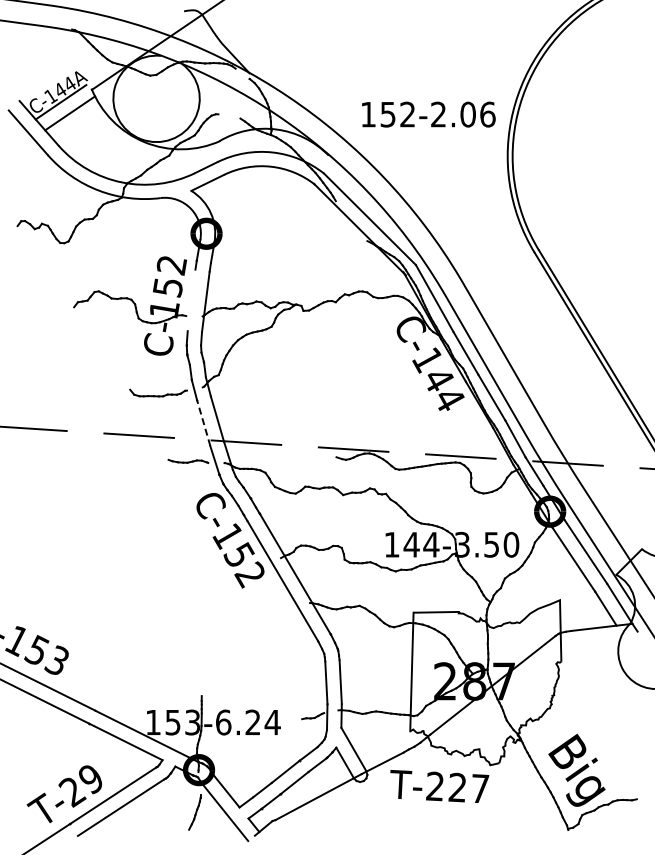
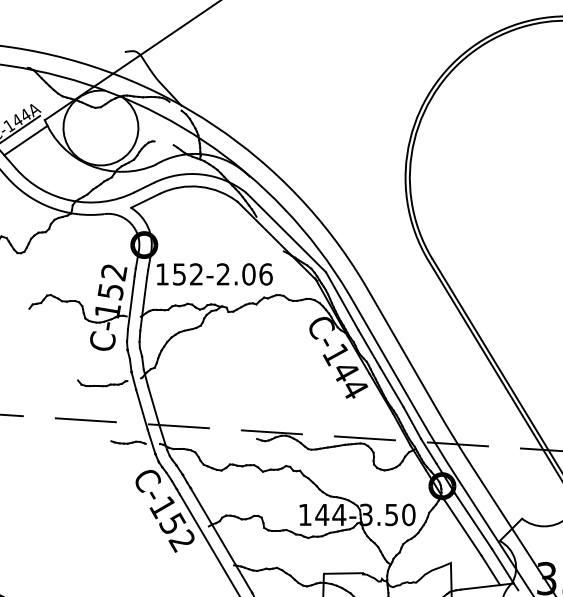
text: (428, 114) -> (214, 274), moved
line: (191, 299) -> (131, 302), added
line: (203, 423) -> (141, 409), dashed -> solid

